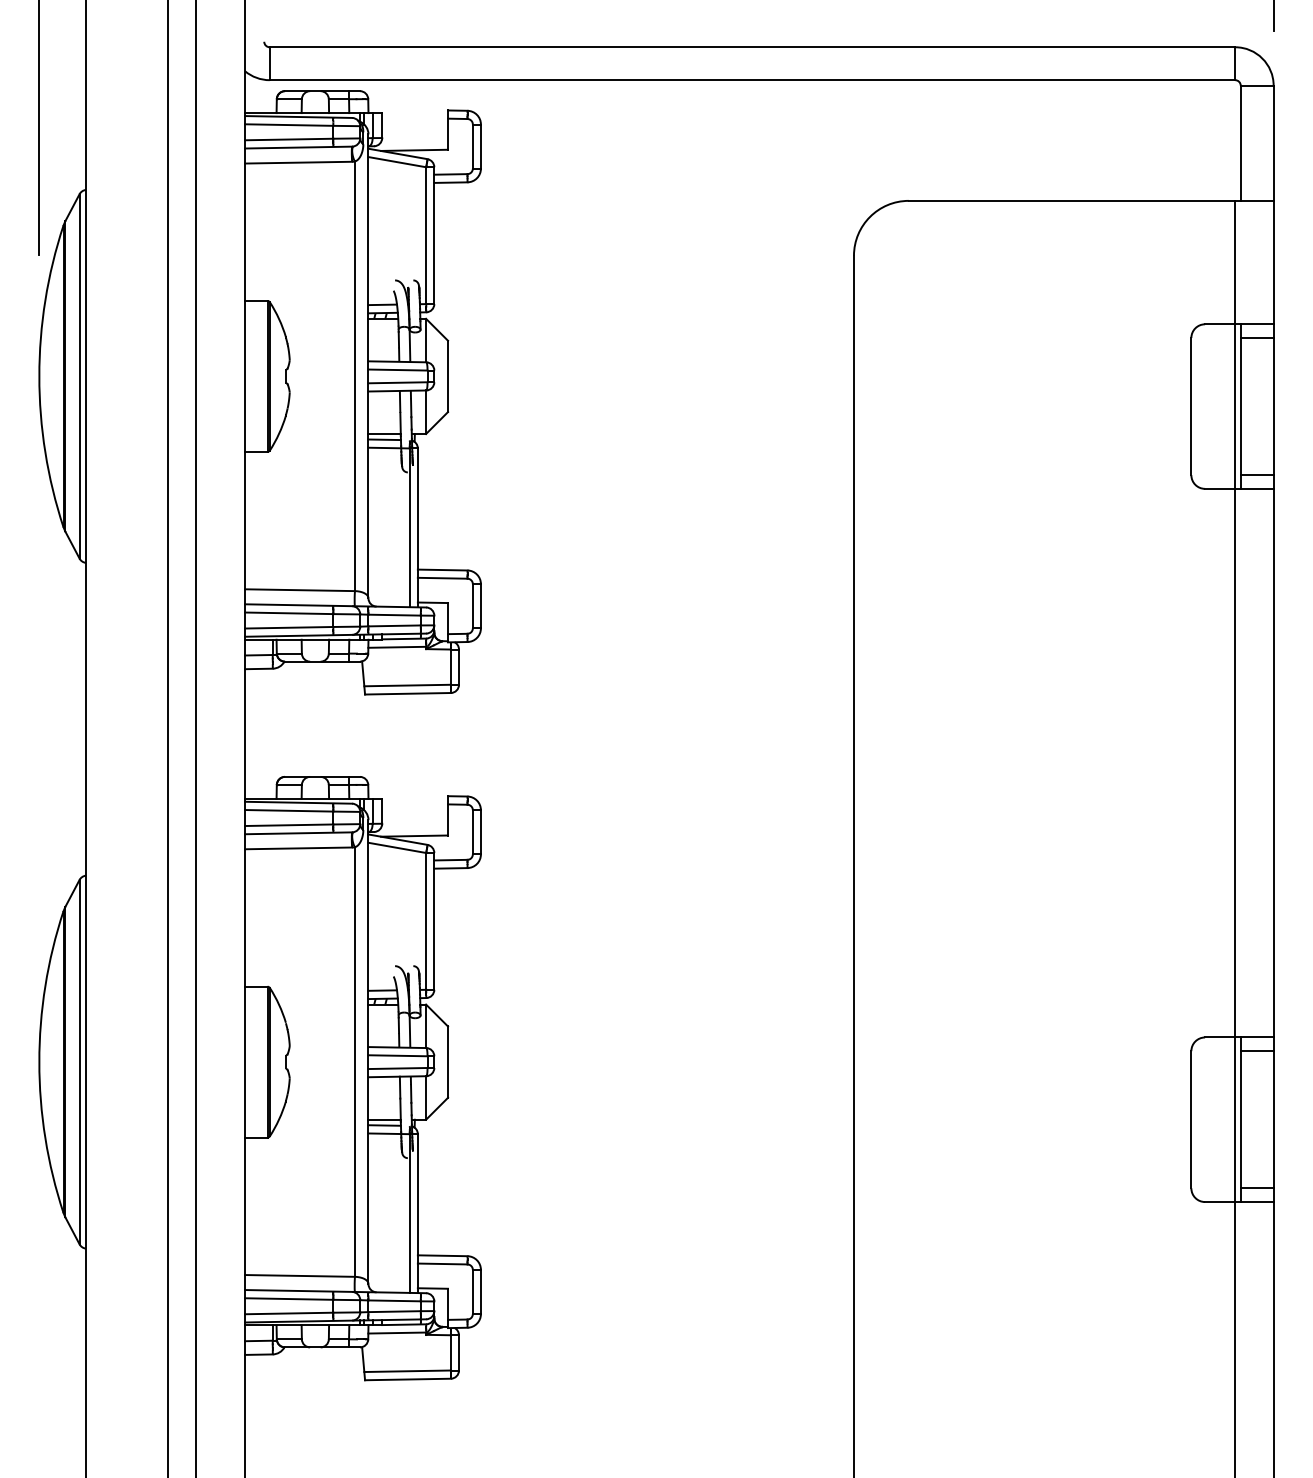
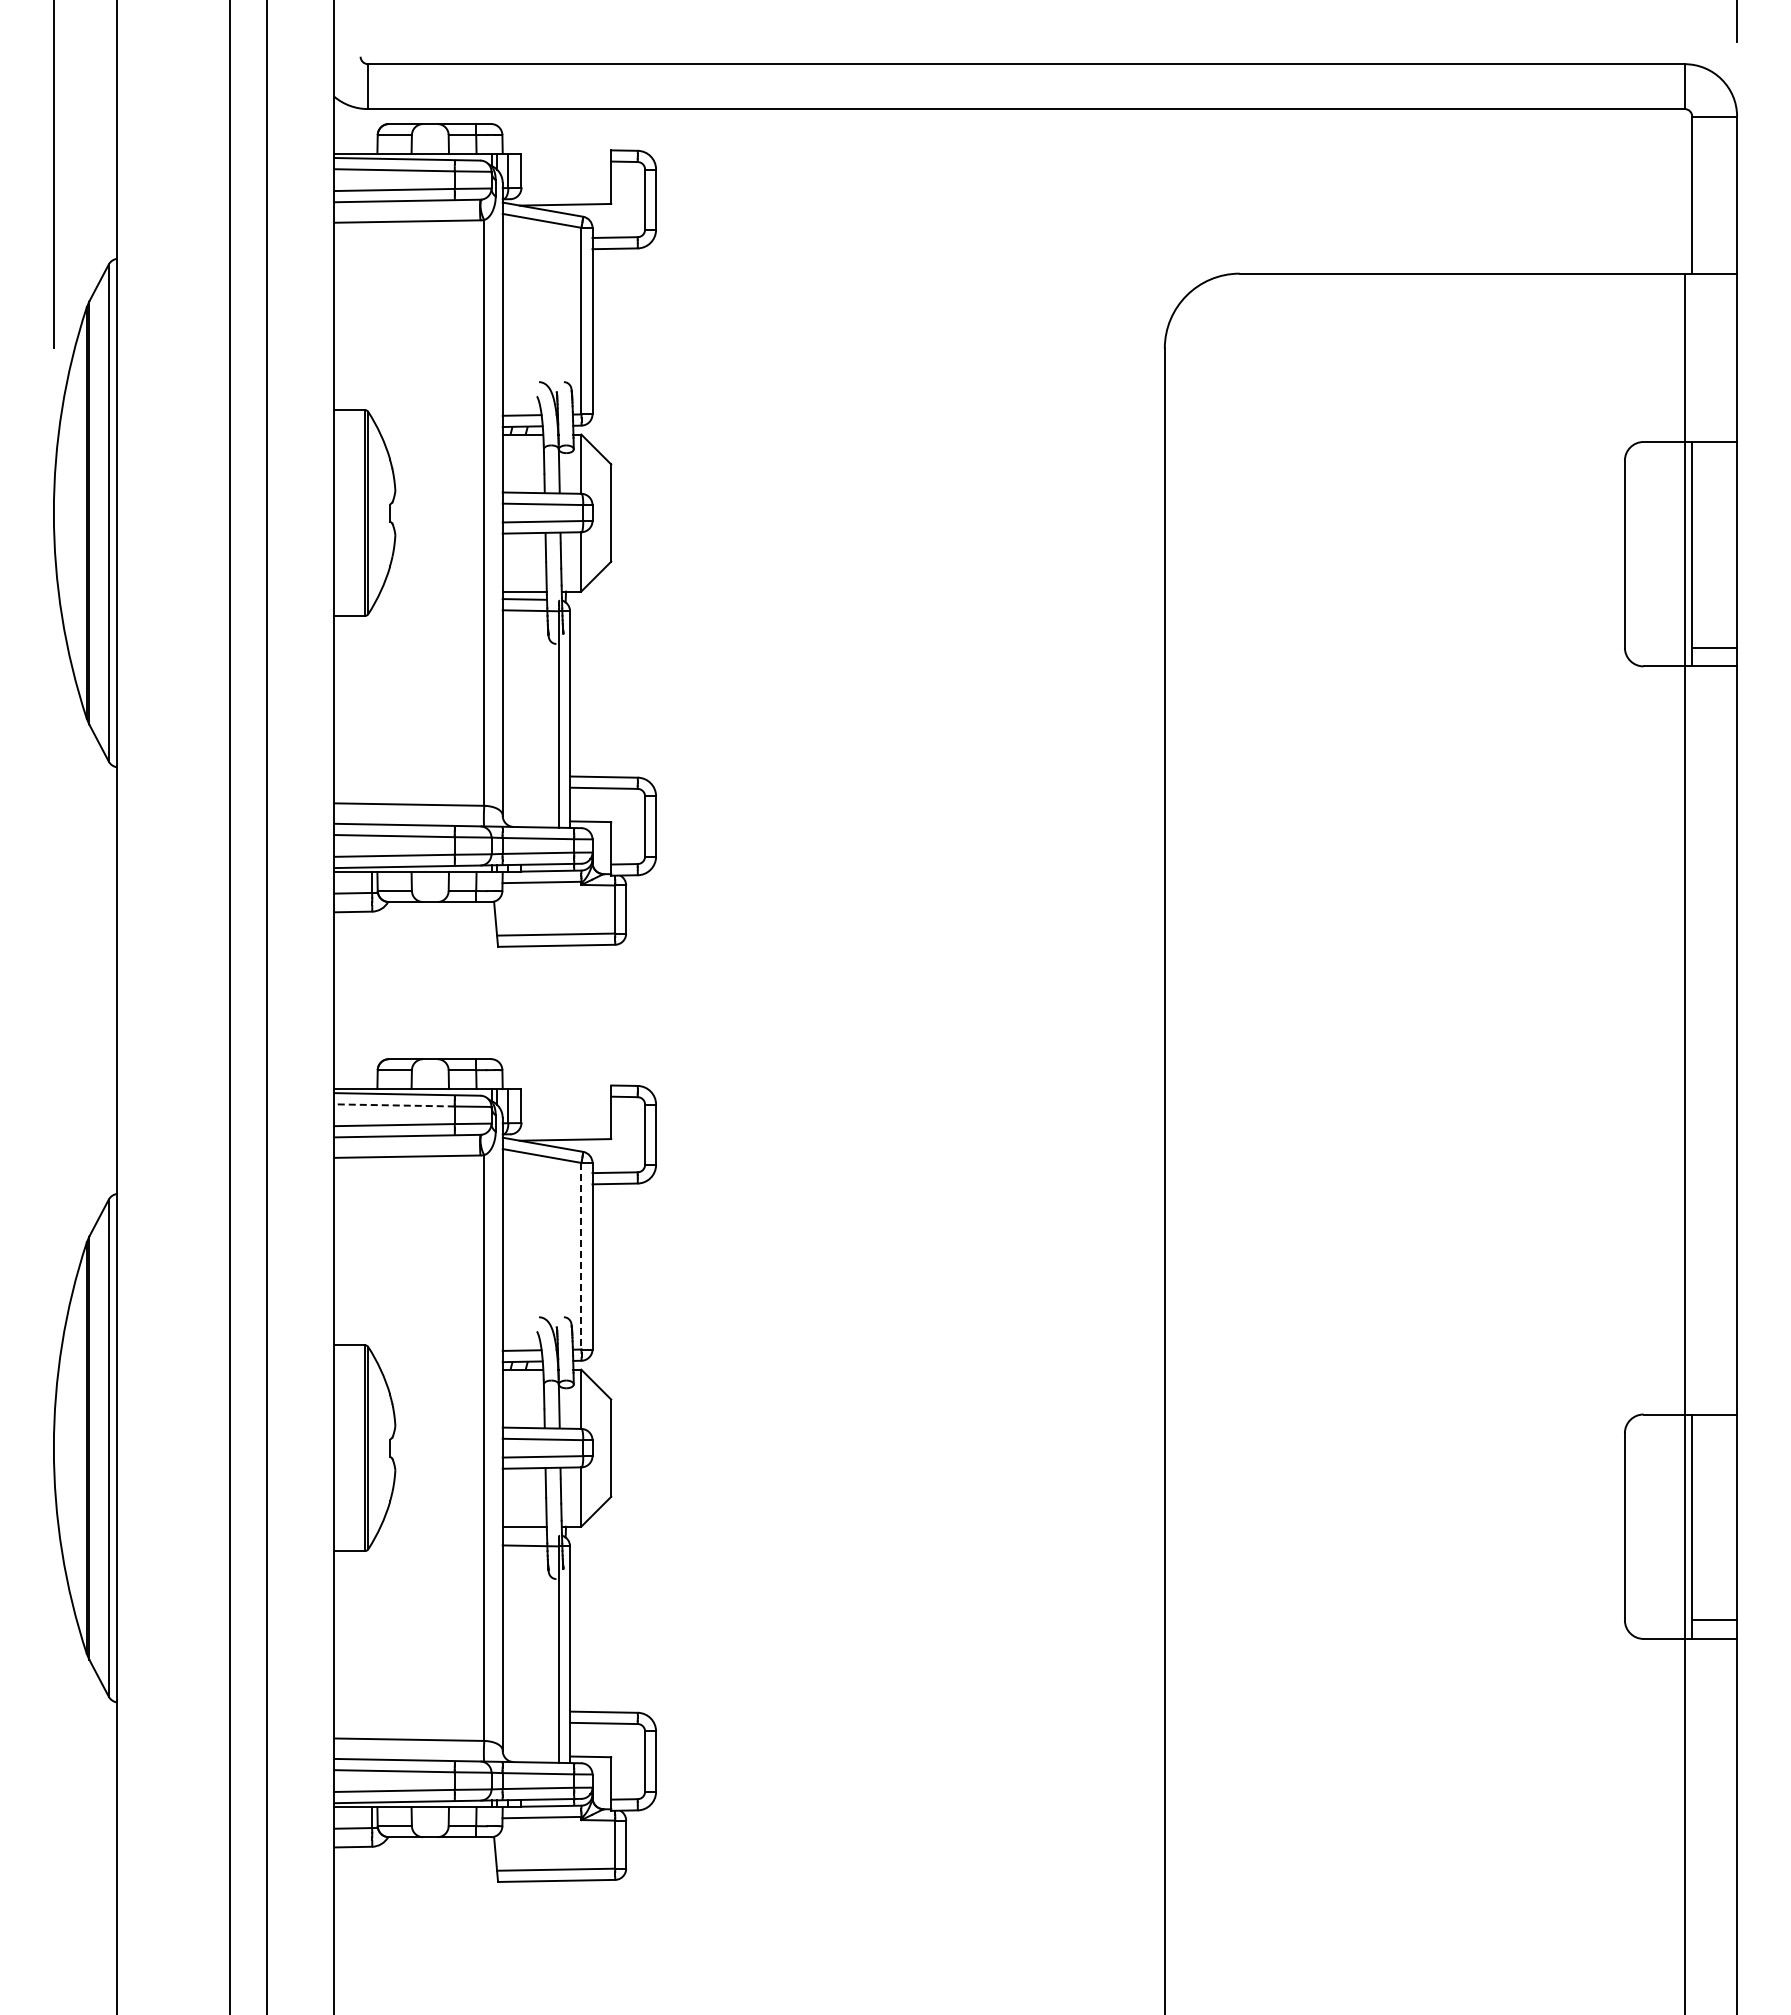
line: (1257, 337) -> (1714, 460), removed
line: (289, 810) -> (394, 1105), solid -> dashed
line: (426, 921) -> (581, 1256), solid -> dashed
line: (1257, 1051) -> (1714, 1433), removed
line: (384, 1125) -> (524, 1534), removed

